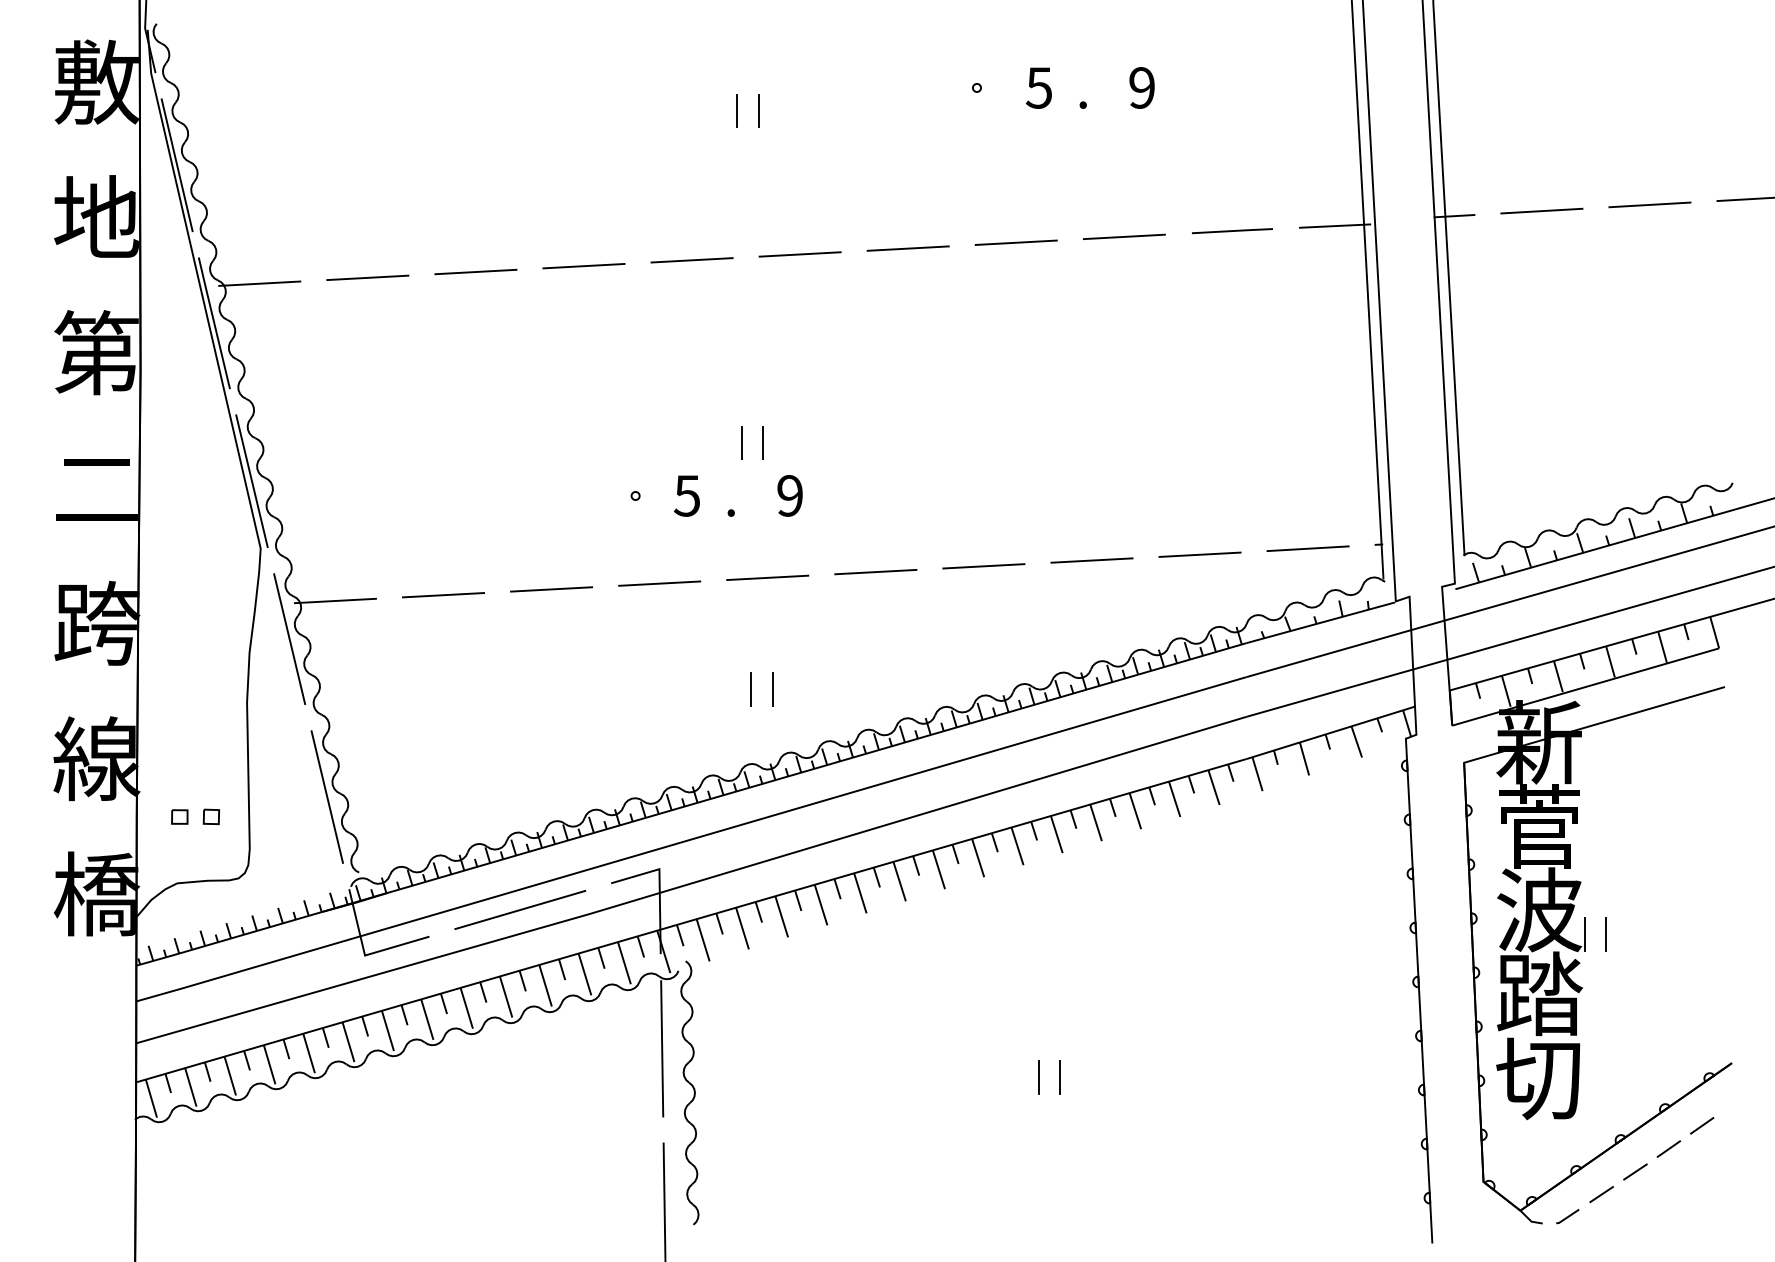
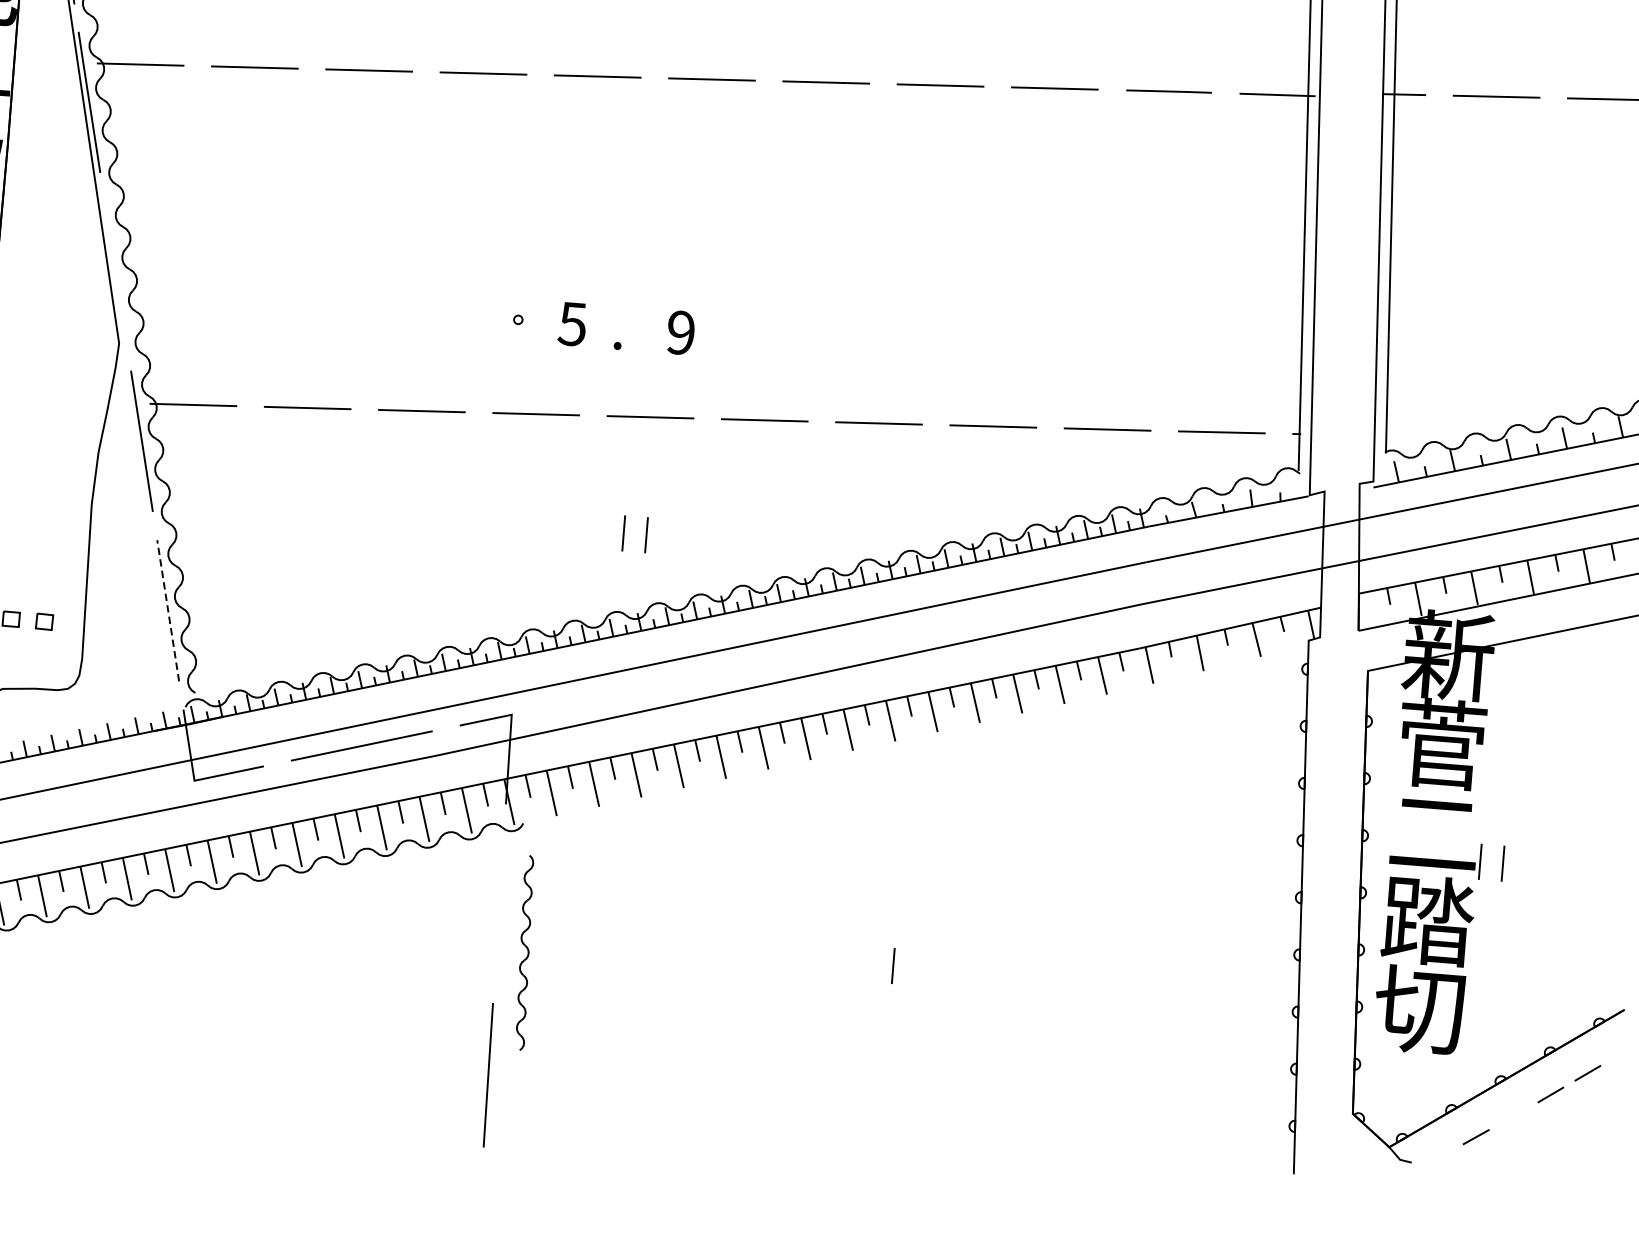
line: (741, 442) -> (634, 272), removed
line: (763, 442) -> (657, 274), removed
line: (251, 481) -> (115, 272), removed
line: (327, 797) -> (168, 611), solid -> dashed
text: (1539, 909) -> (1434, 831), 波 -> 二
line: (662, 1048) -> (499, 903), removed
line: (1060, 1077) -> (916, 968), removed
part: (689, 1092) -> (524, 952), size x0.7
line: (1635, 1171) -> (1513, 1115), removed
line: (1567, 1216) -> (1438, 1157), removed

